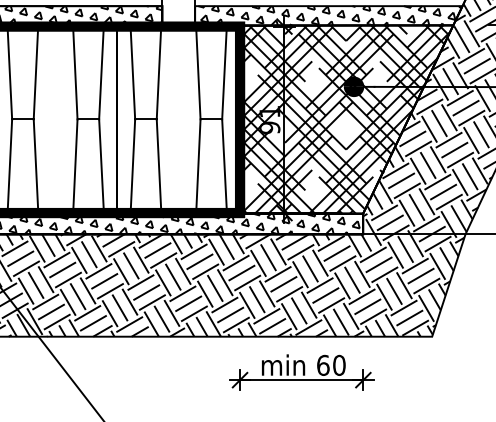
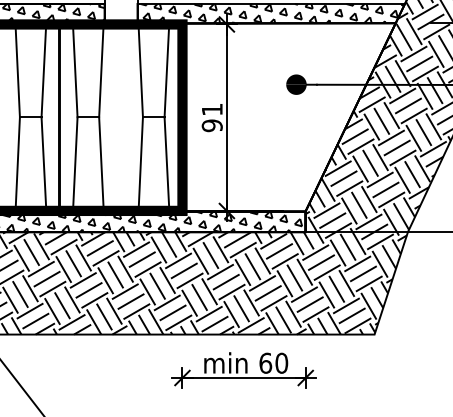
hatch: (346, 119) -> (288, 117), removed

